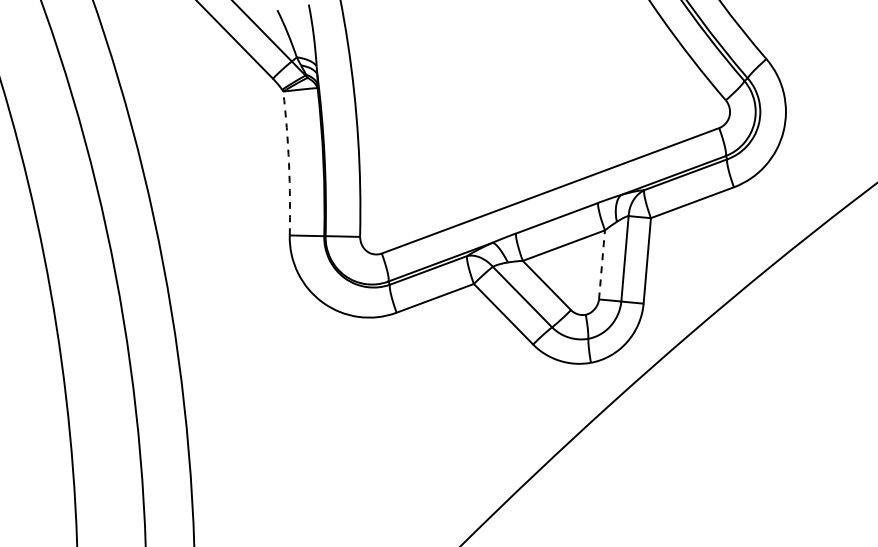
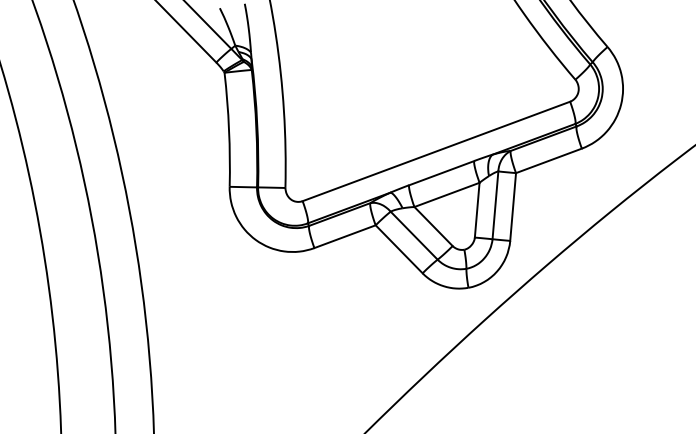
arc: (288, 163) -> (228, 129), dashed -> solid
line: (601, 264) -> (476, 209), dashed -> solid

